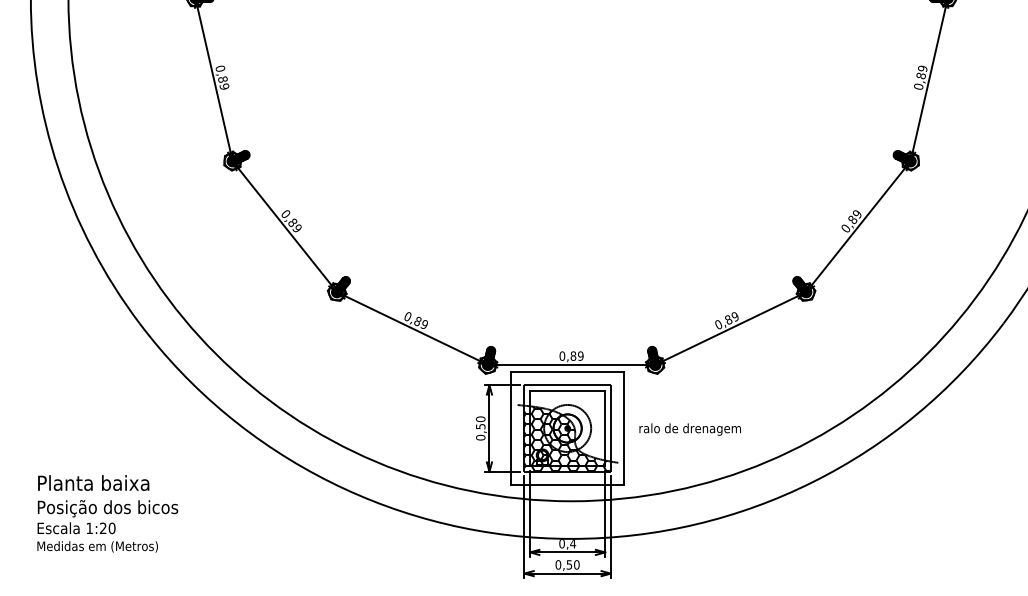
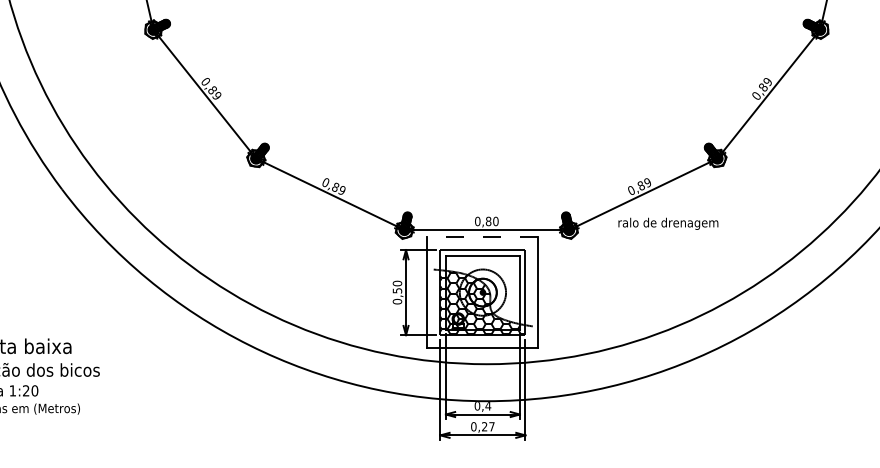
text: (580, 355) -> (495, 220), 0,89 -> 0,80
line: (567, 372) -> (482, 237), solid -> dashed
text: (689, 429) -> (667, 223), moved
text: (572, 564) -> (487, 426), 0,50 -> 0,27

